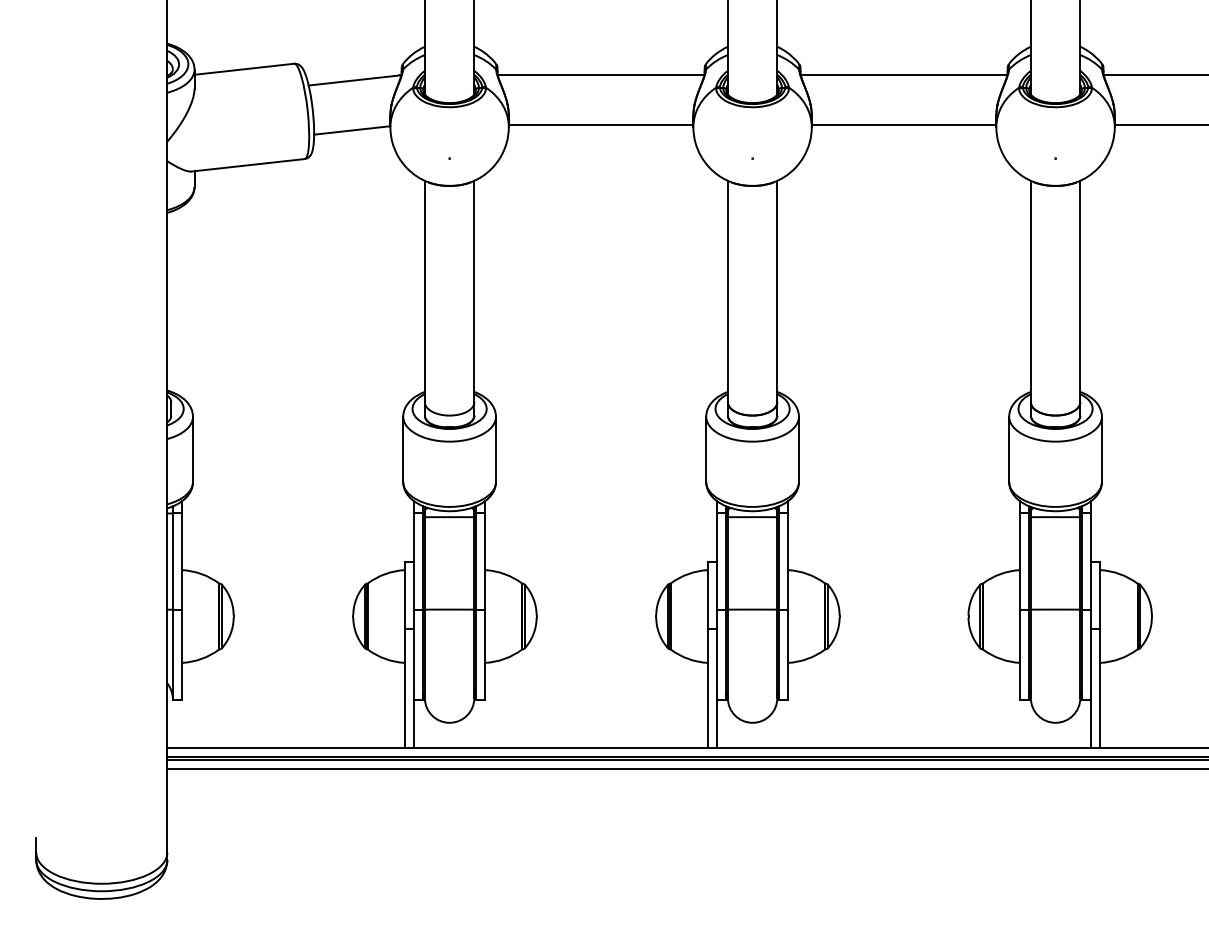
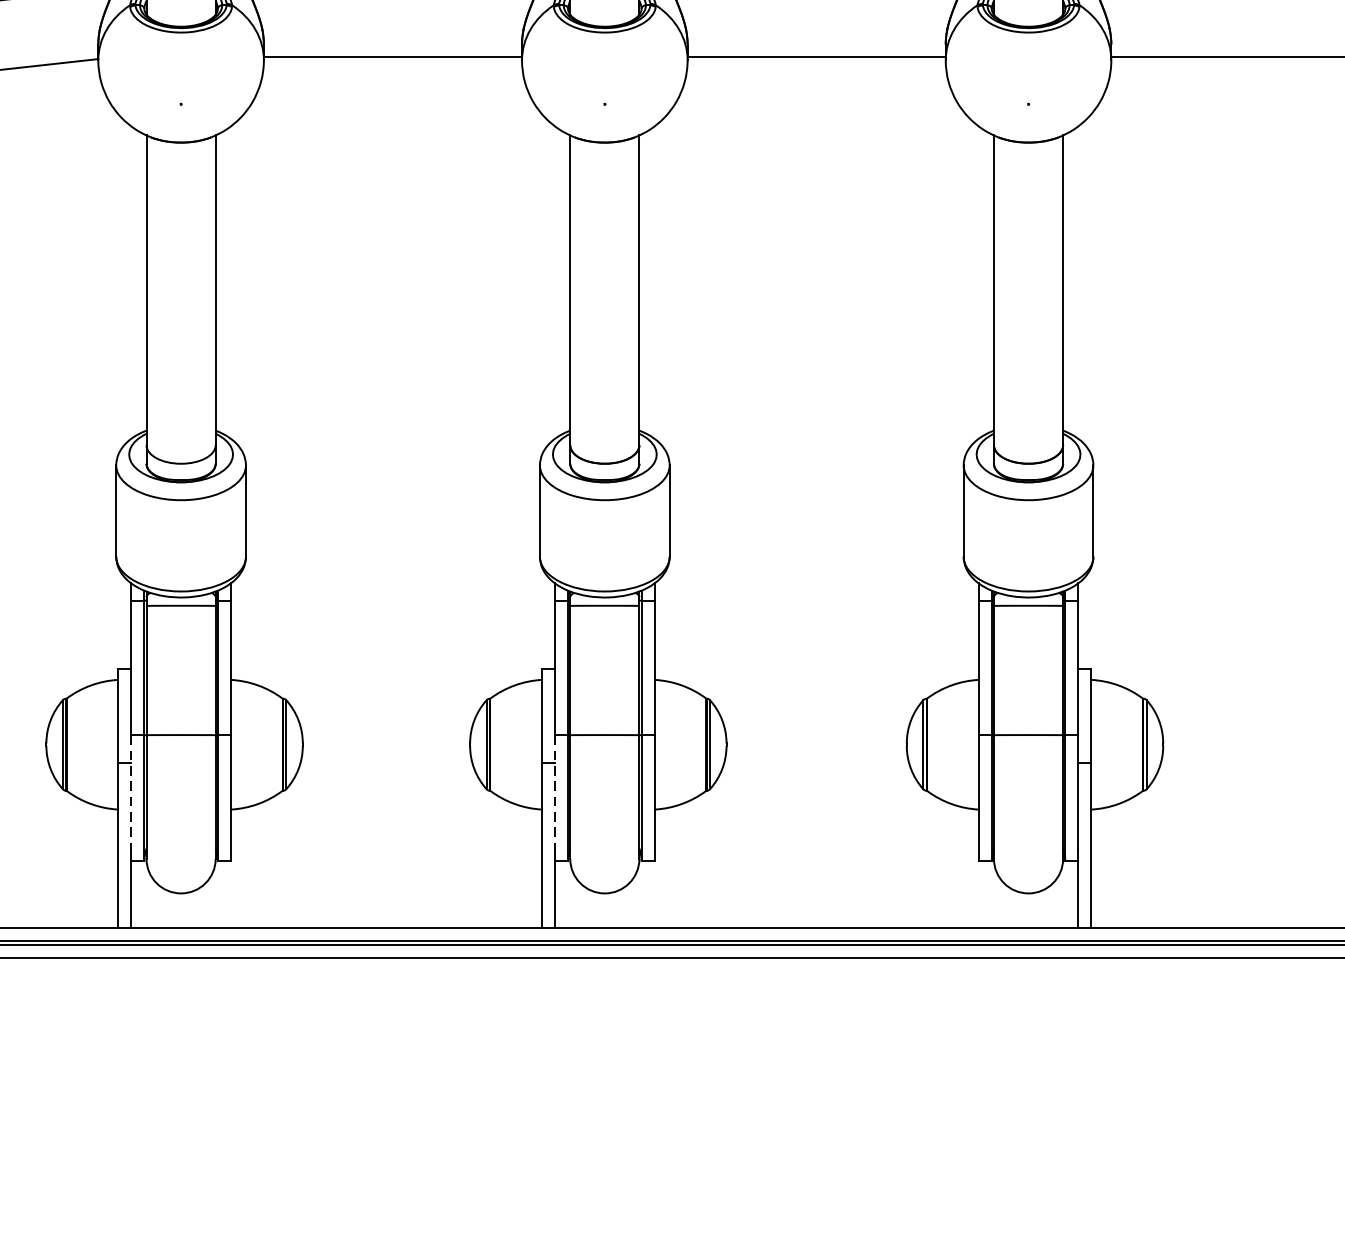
line: (414, 650) -> (132, 792), solid -> dashed
line: (717, 650) -> (555, 792), solid -> dashed

